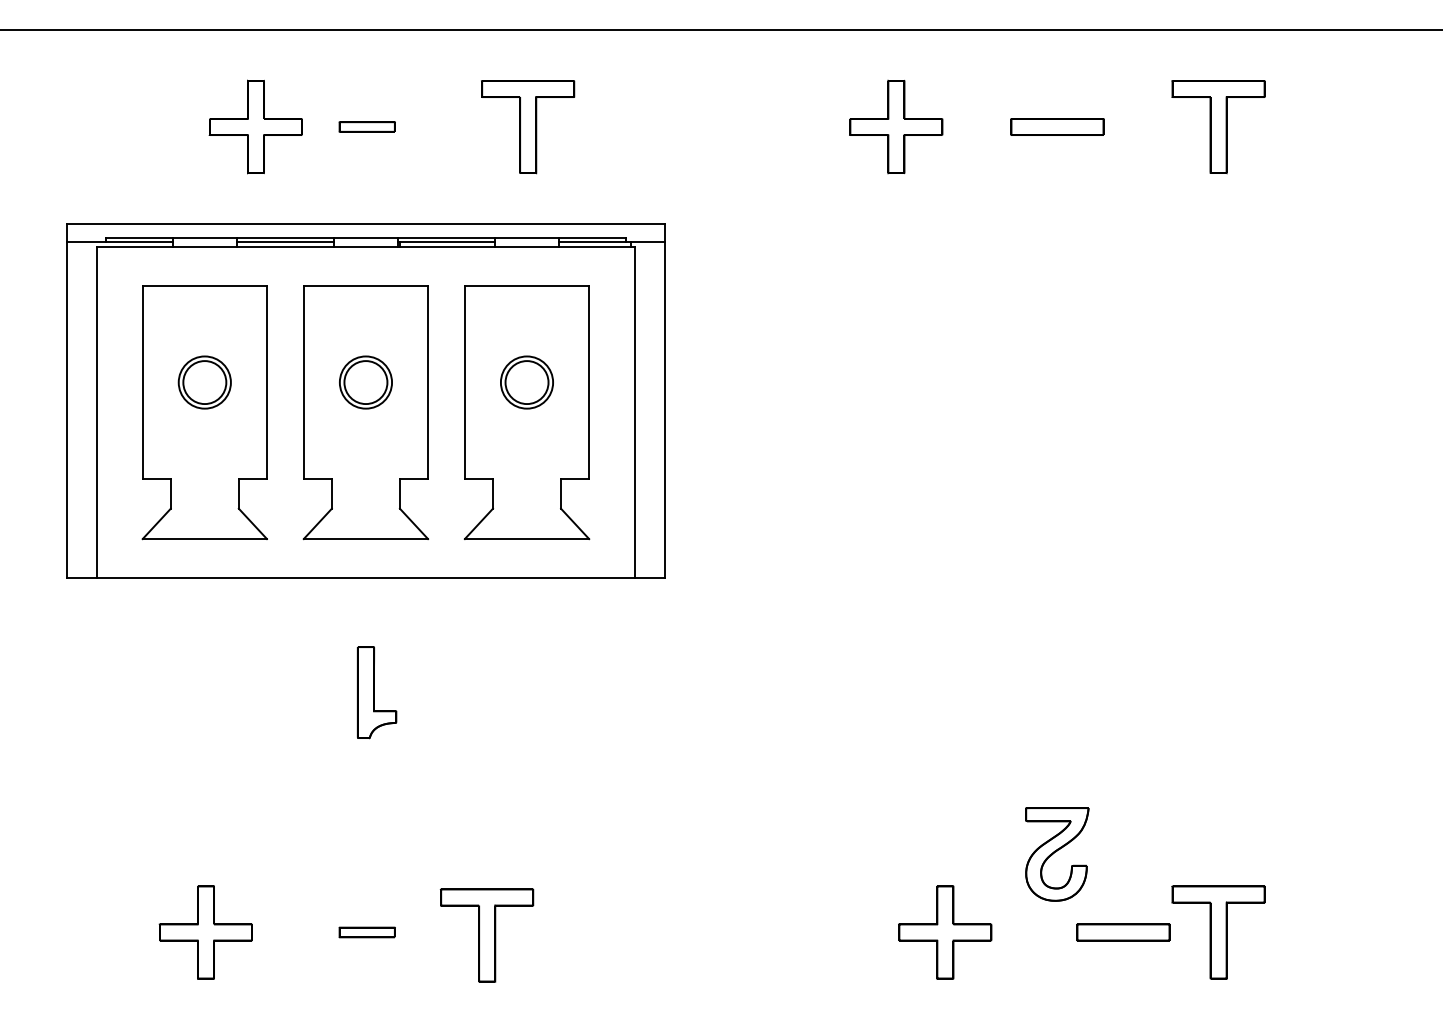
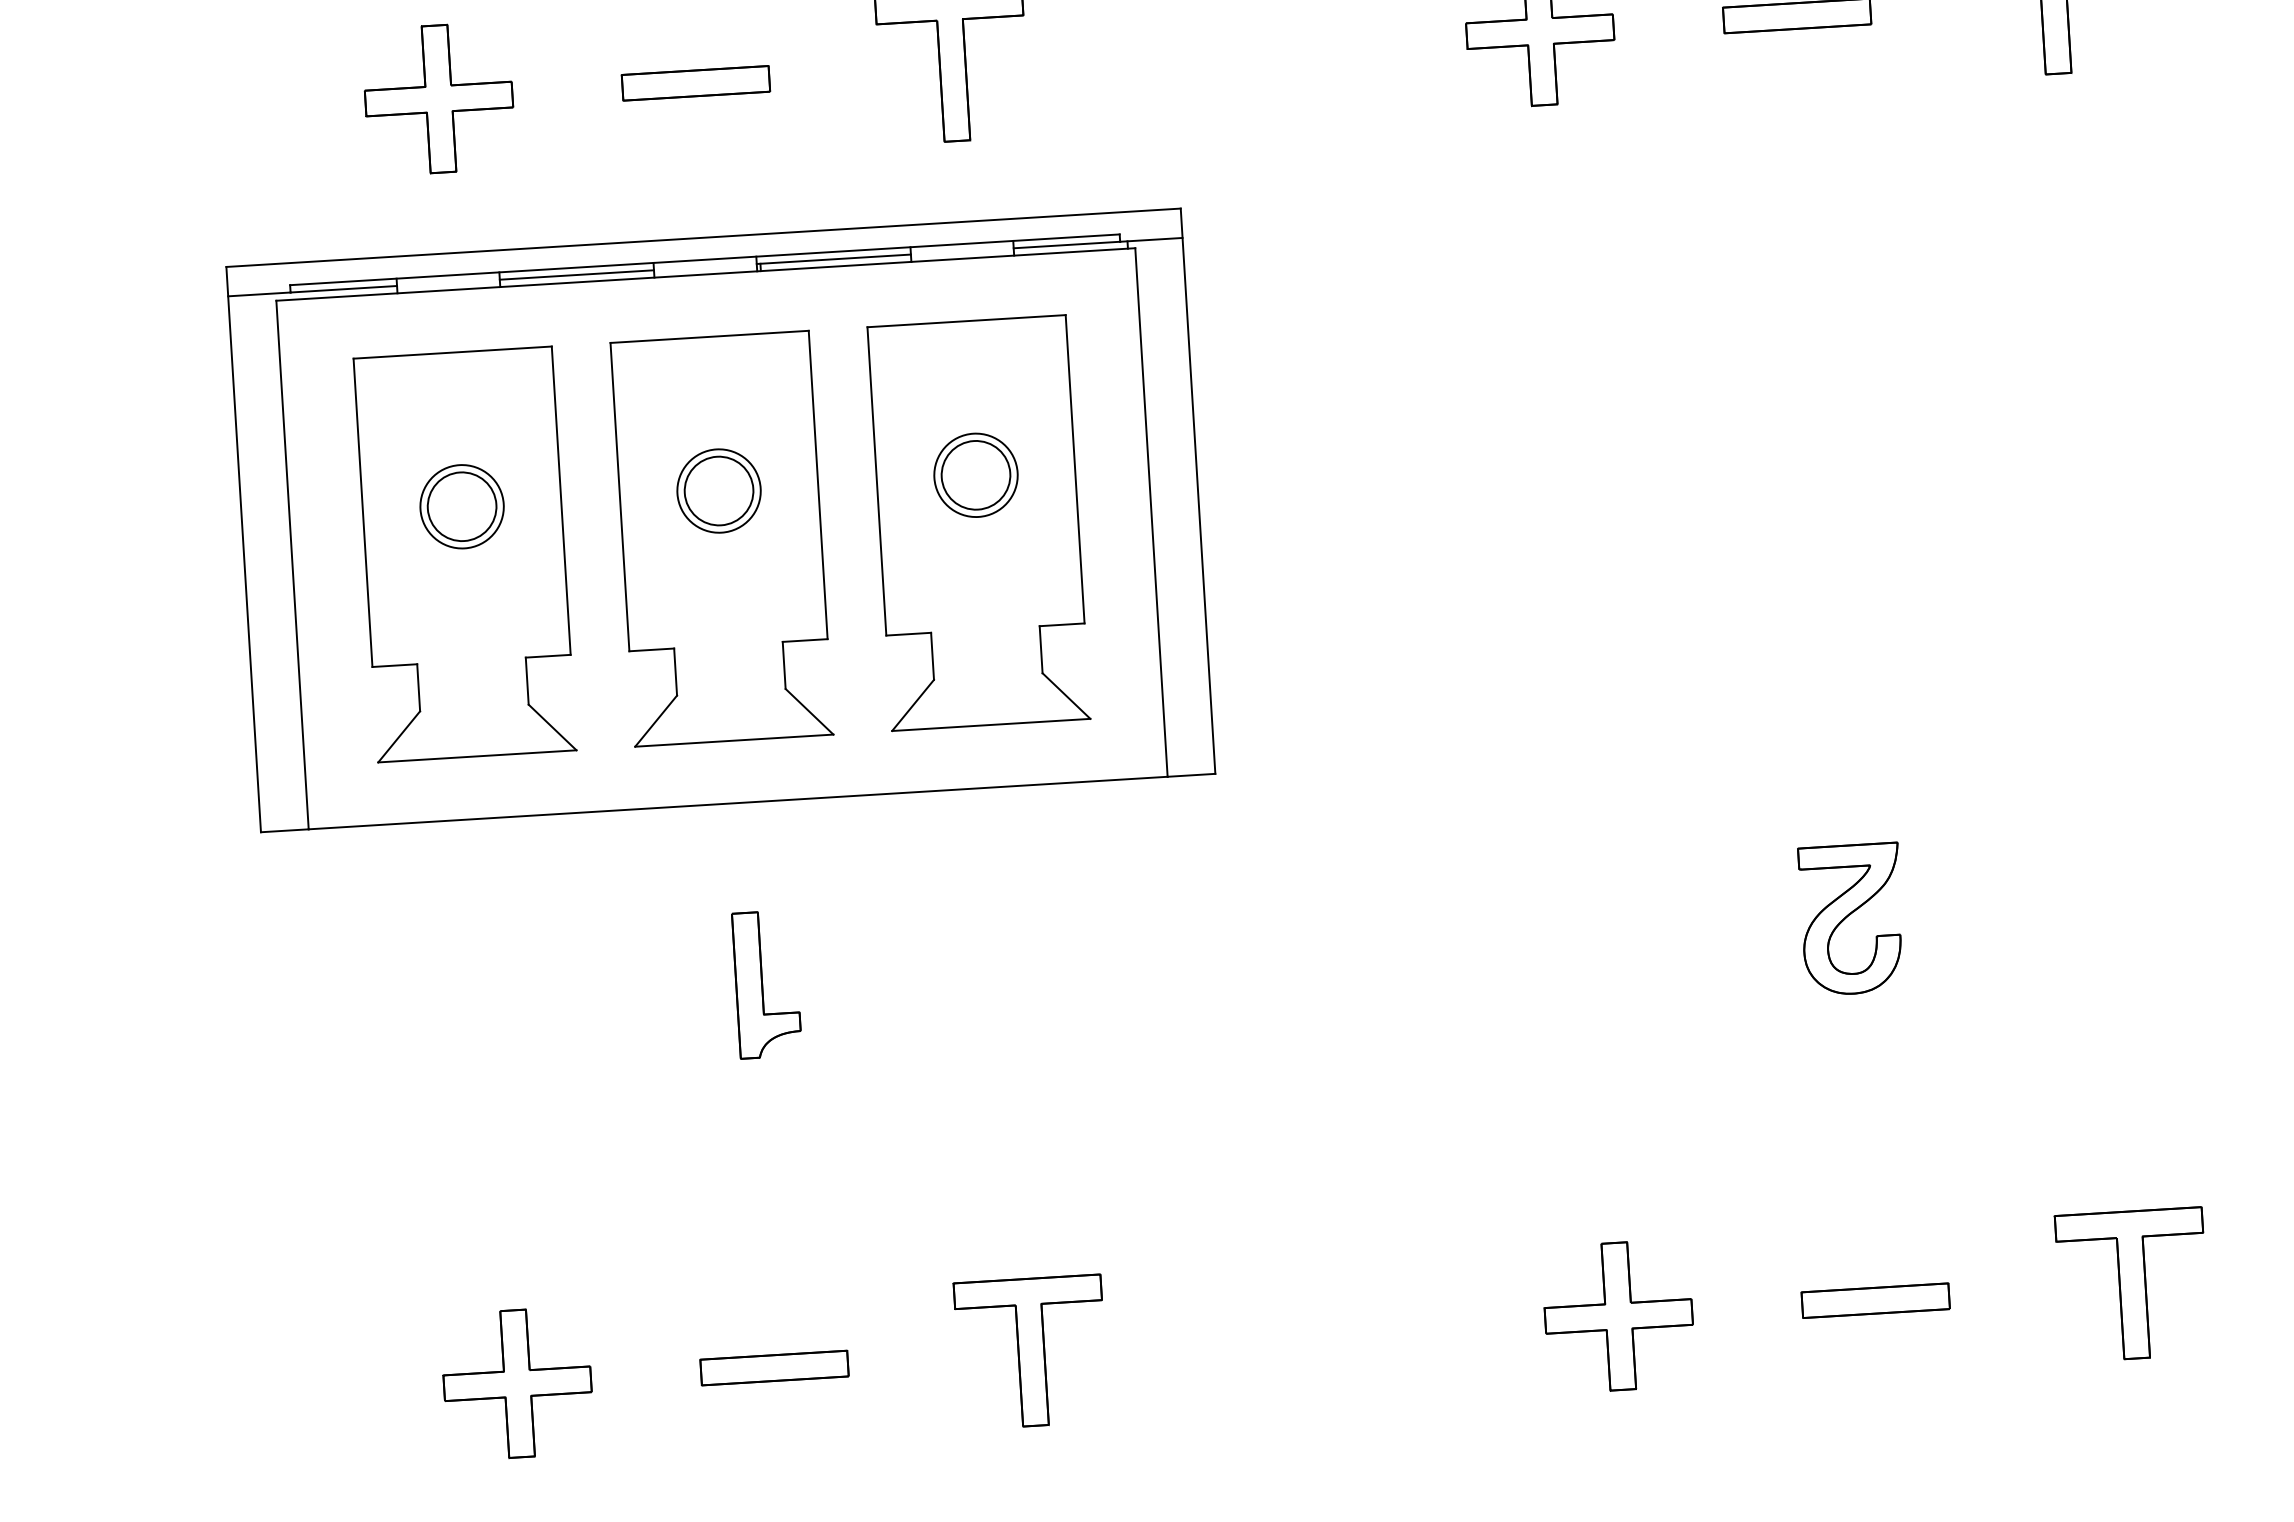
part: (255, 126) -> (438, 98), moved
part: (367, 126) -> (696, 82), size x1.67
part: (1057, 854) -> (1852, 919), moved
part: (367, 932) -> (775, 1368), size x1.67
part: (945, 932) -> (1618, 1316), moved
part: (1123, 932) -> (1875, 1300), moved
part: (486, 935) -> (1030, 1352), moved

